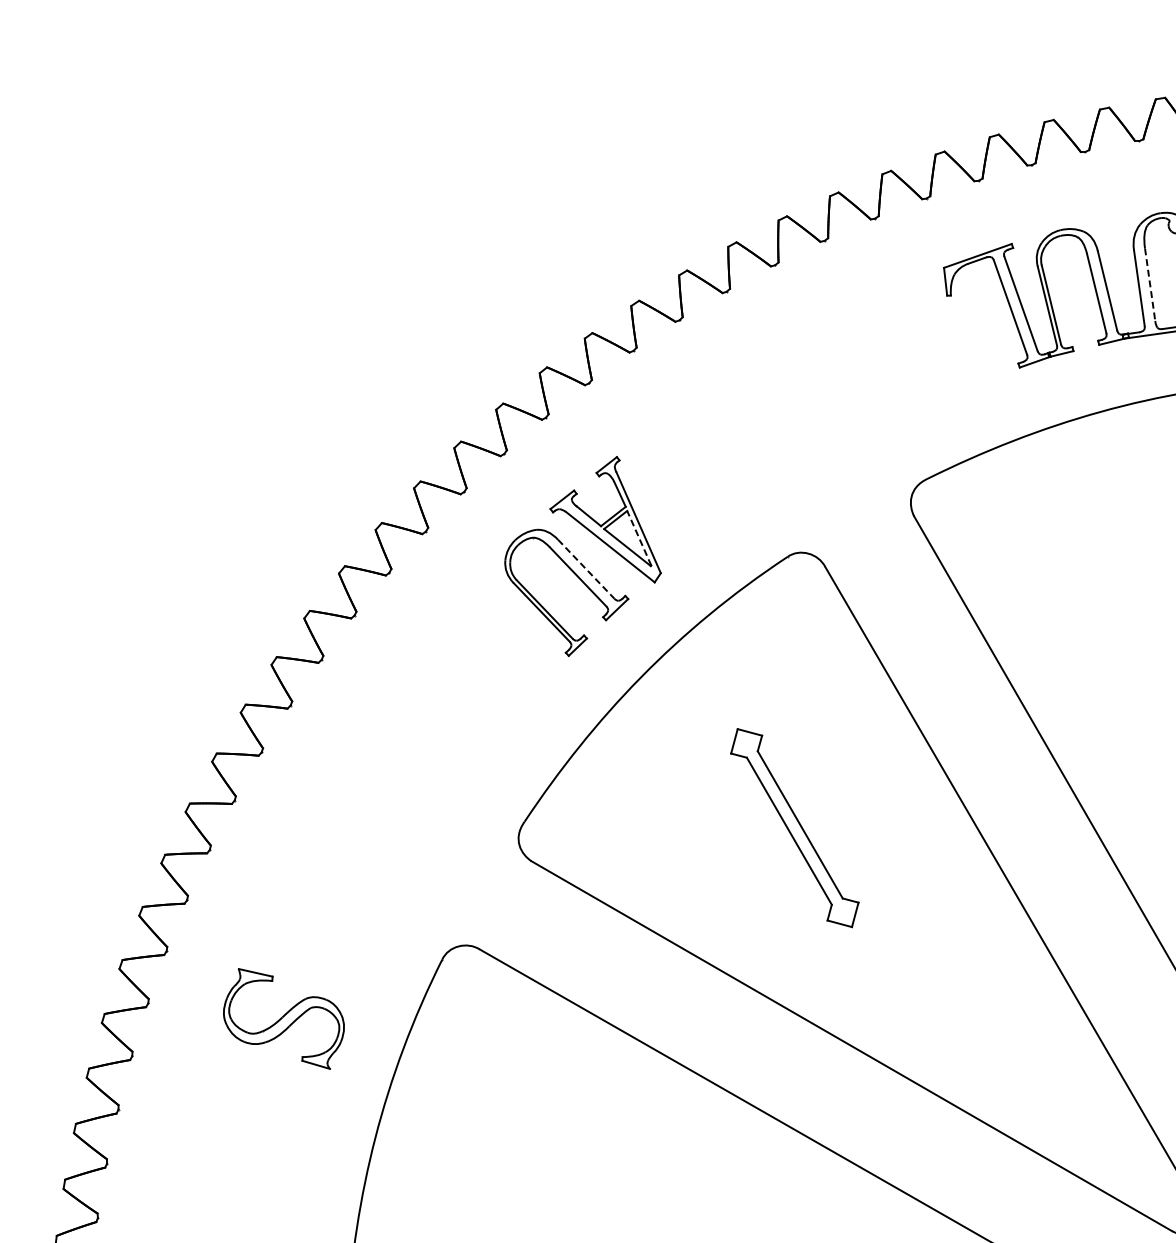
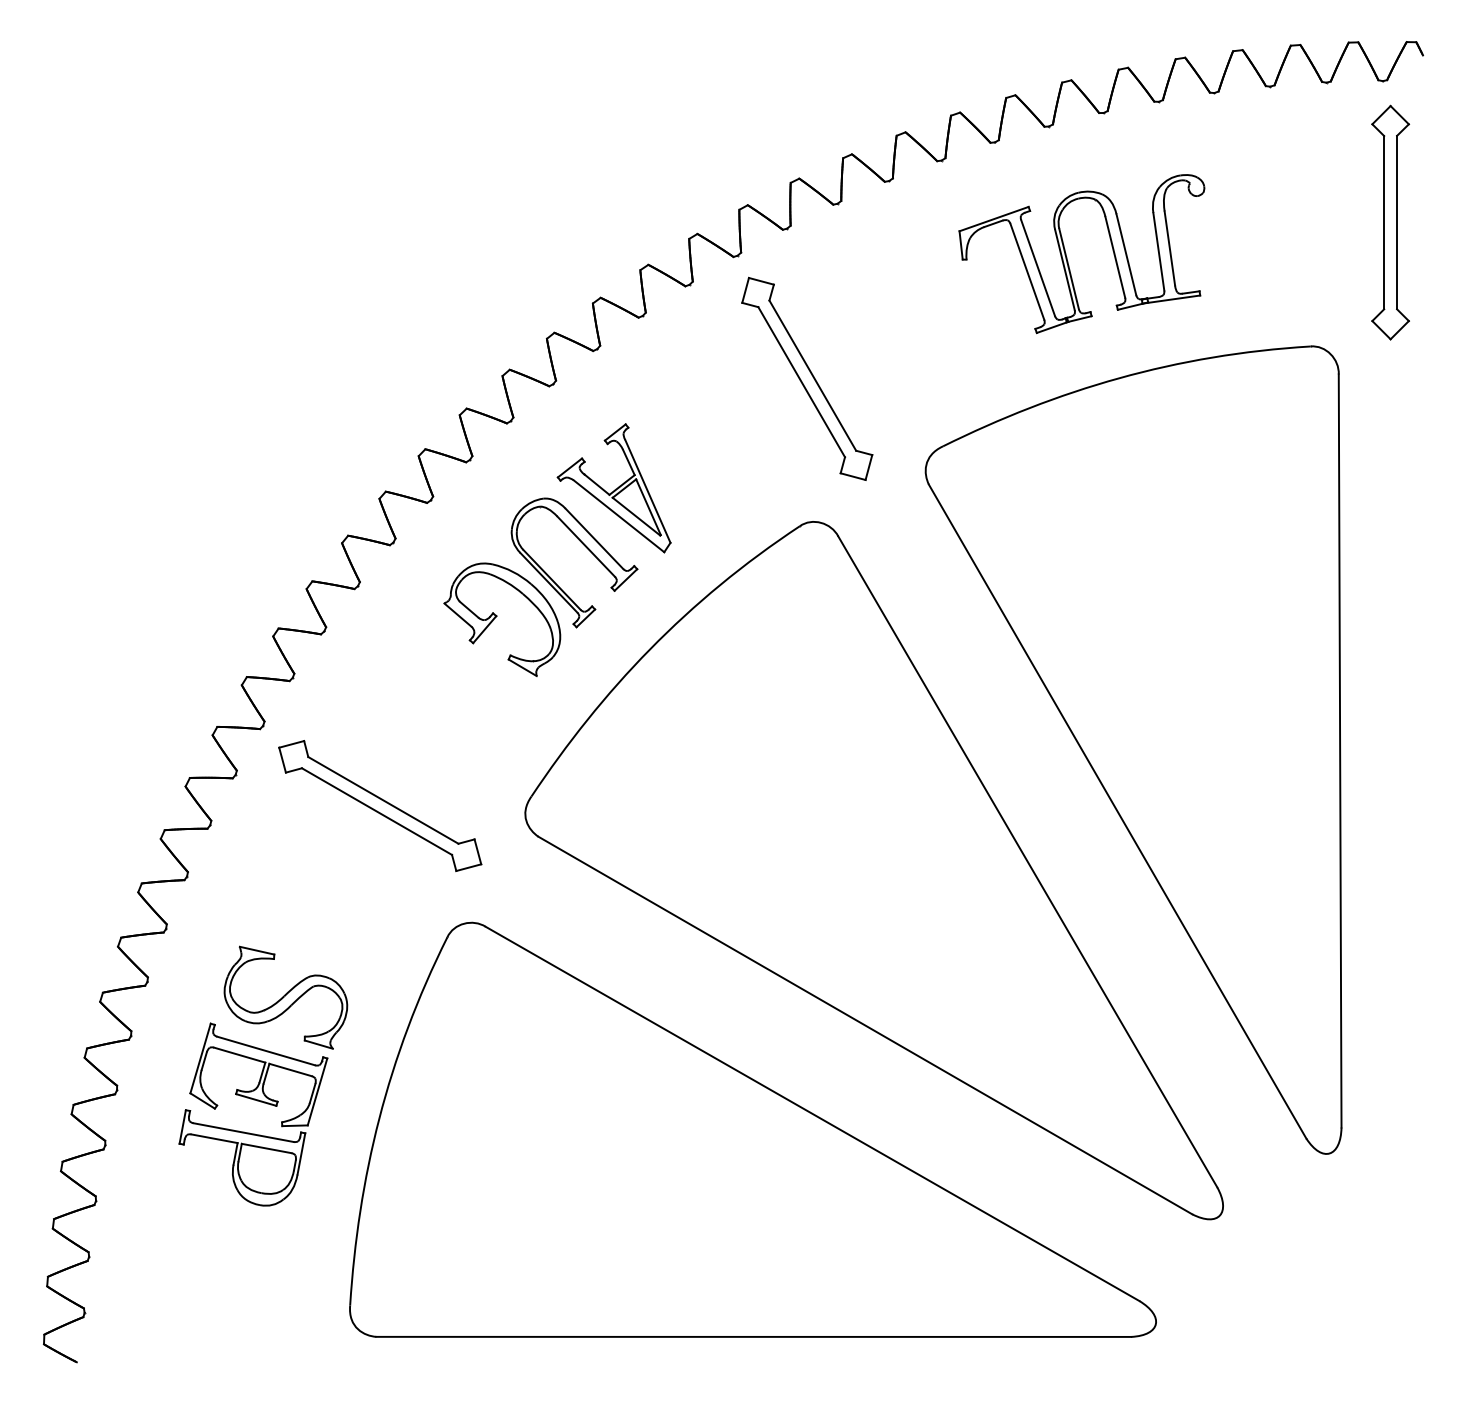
line: (1149, 284) -> (1169, 248), dashed -> solid
line: (639, 537) -> (648, 506), dashed -> solid
line: (586, 568) -> (594, 538), dashed -> solid
part: (496, 648) -> (502, 619), added
part: (795, 827) -> (807, 378), moved
part: (376, 830) -> (380, 805), added
part: (256, 1120) -> (257, 1101), added

